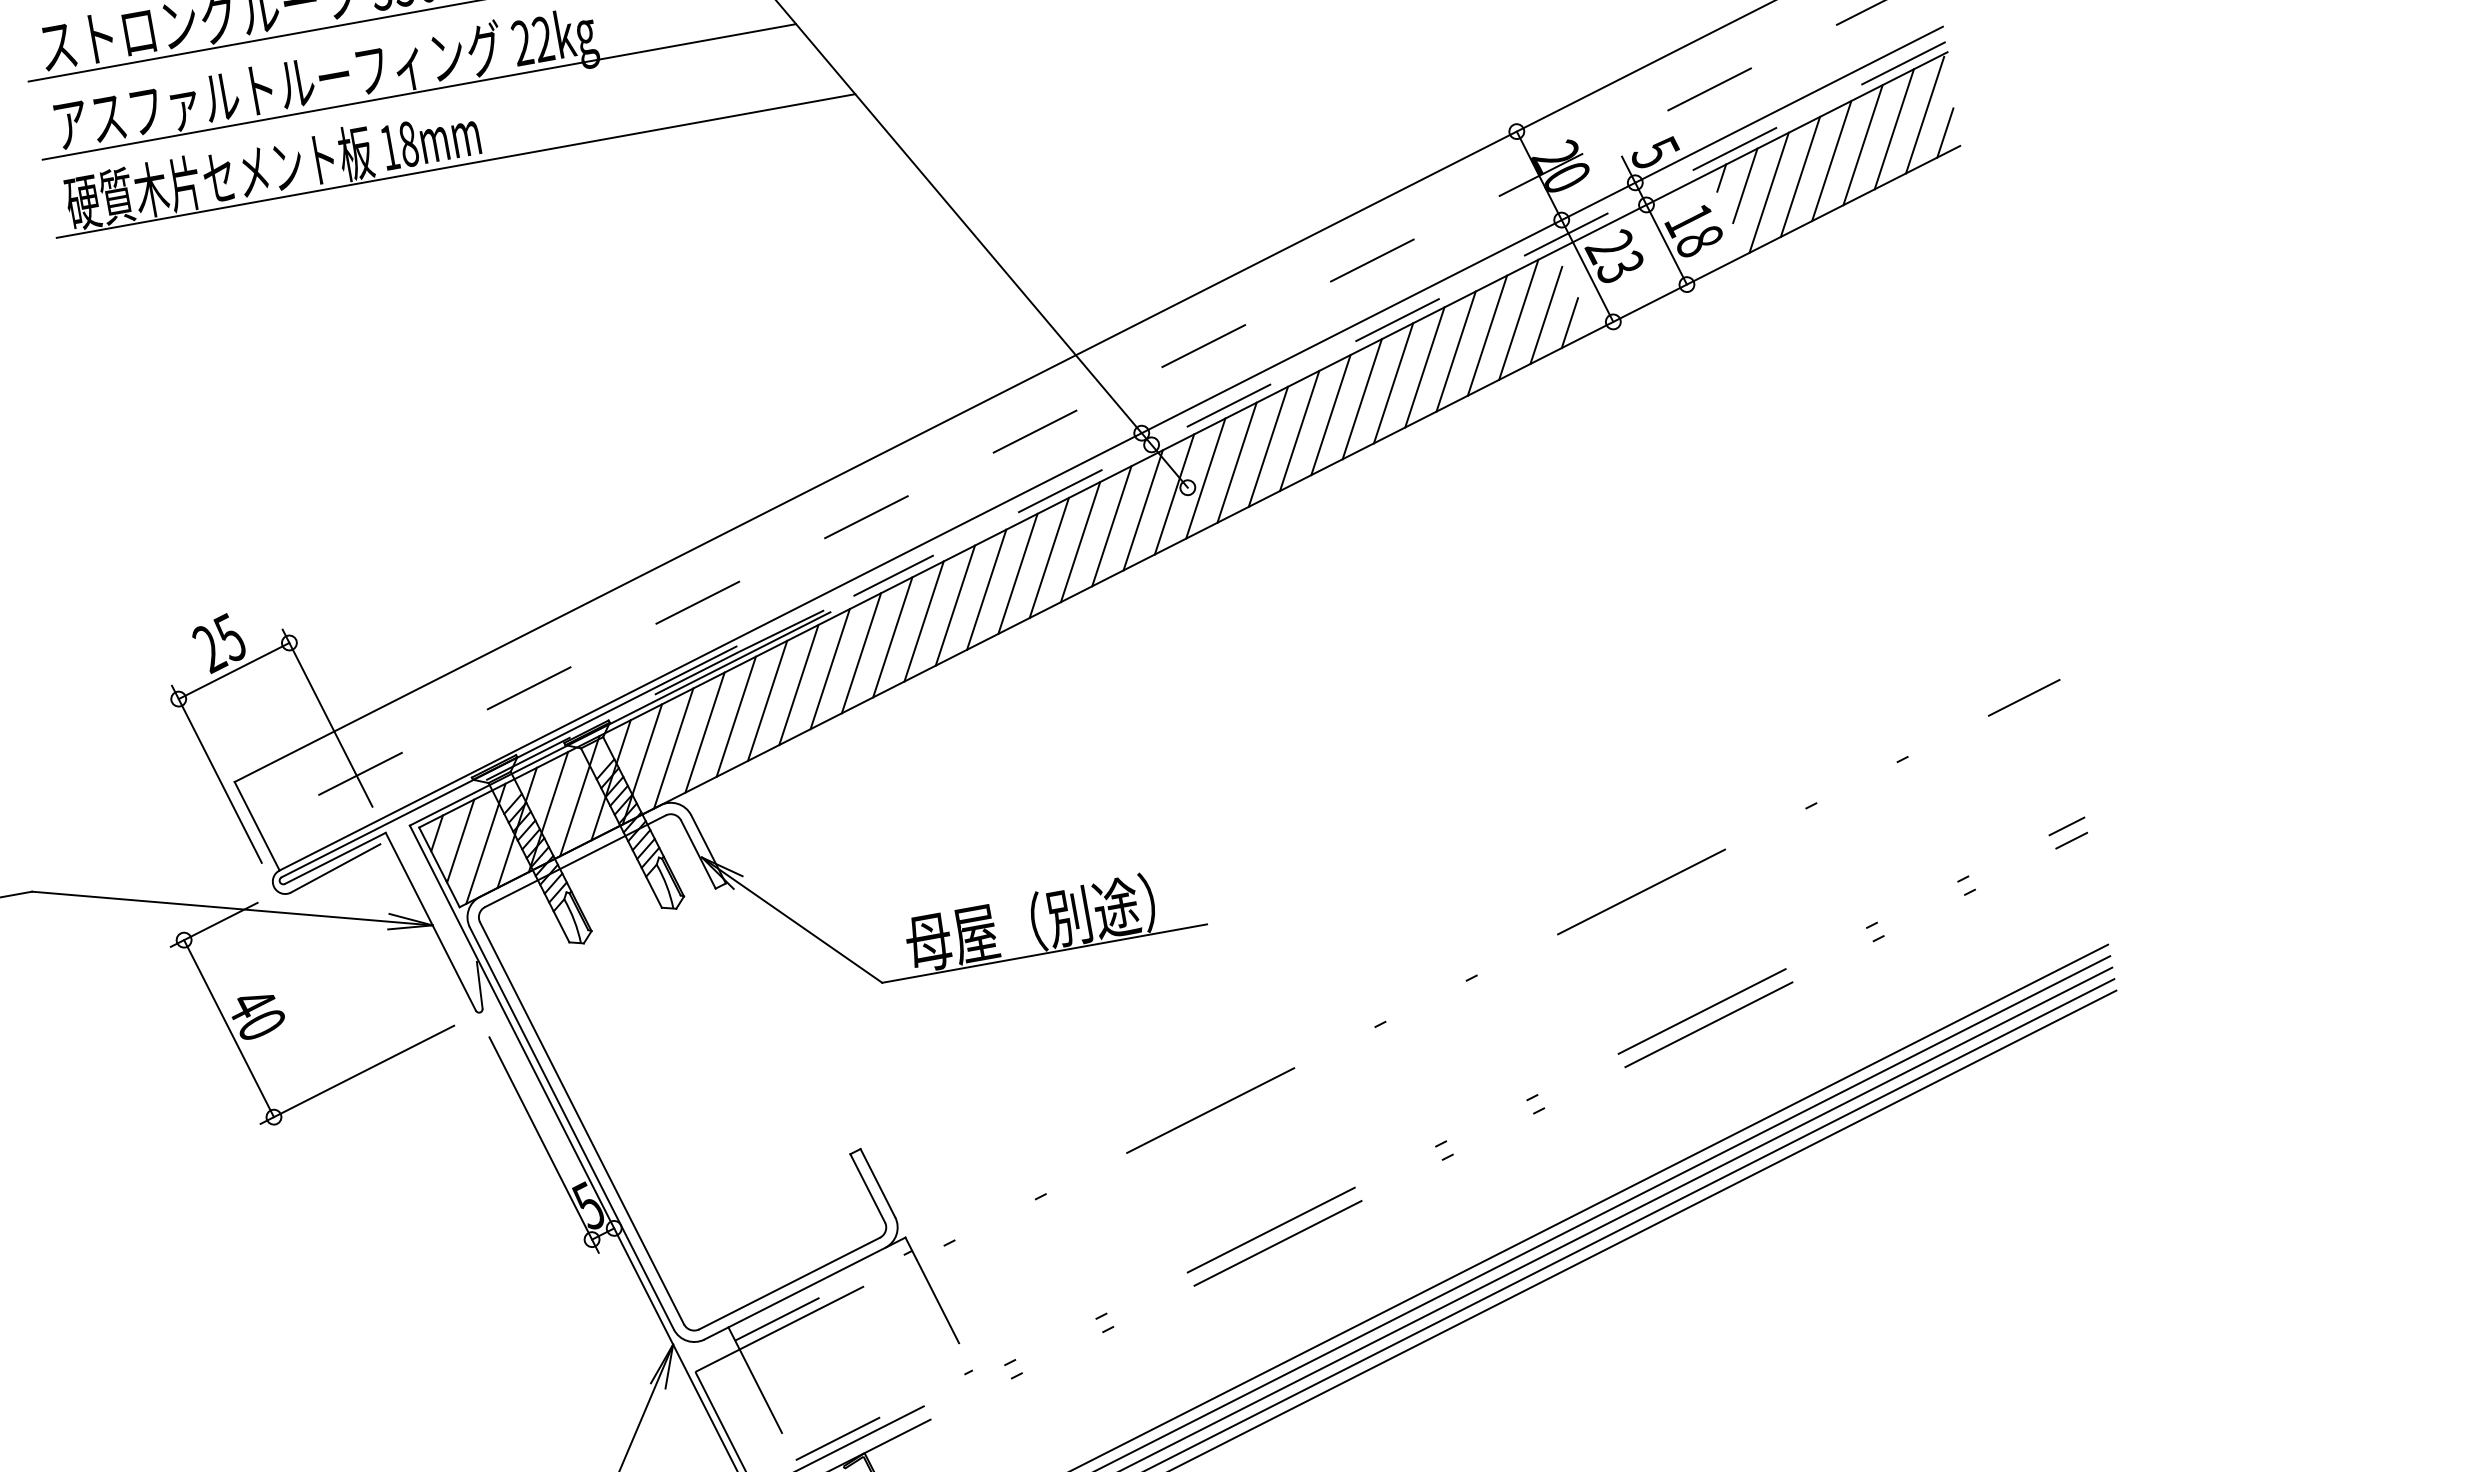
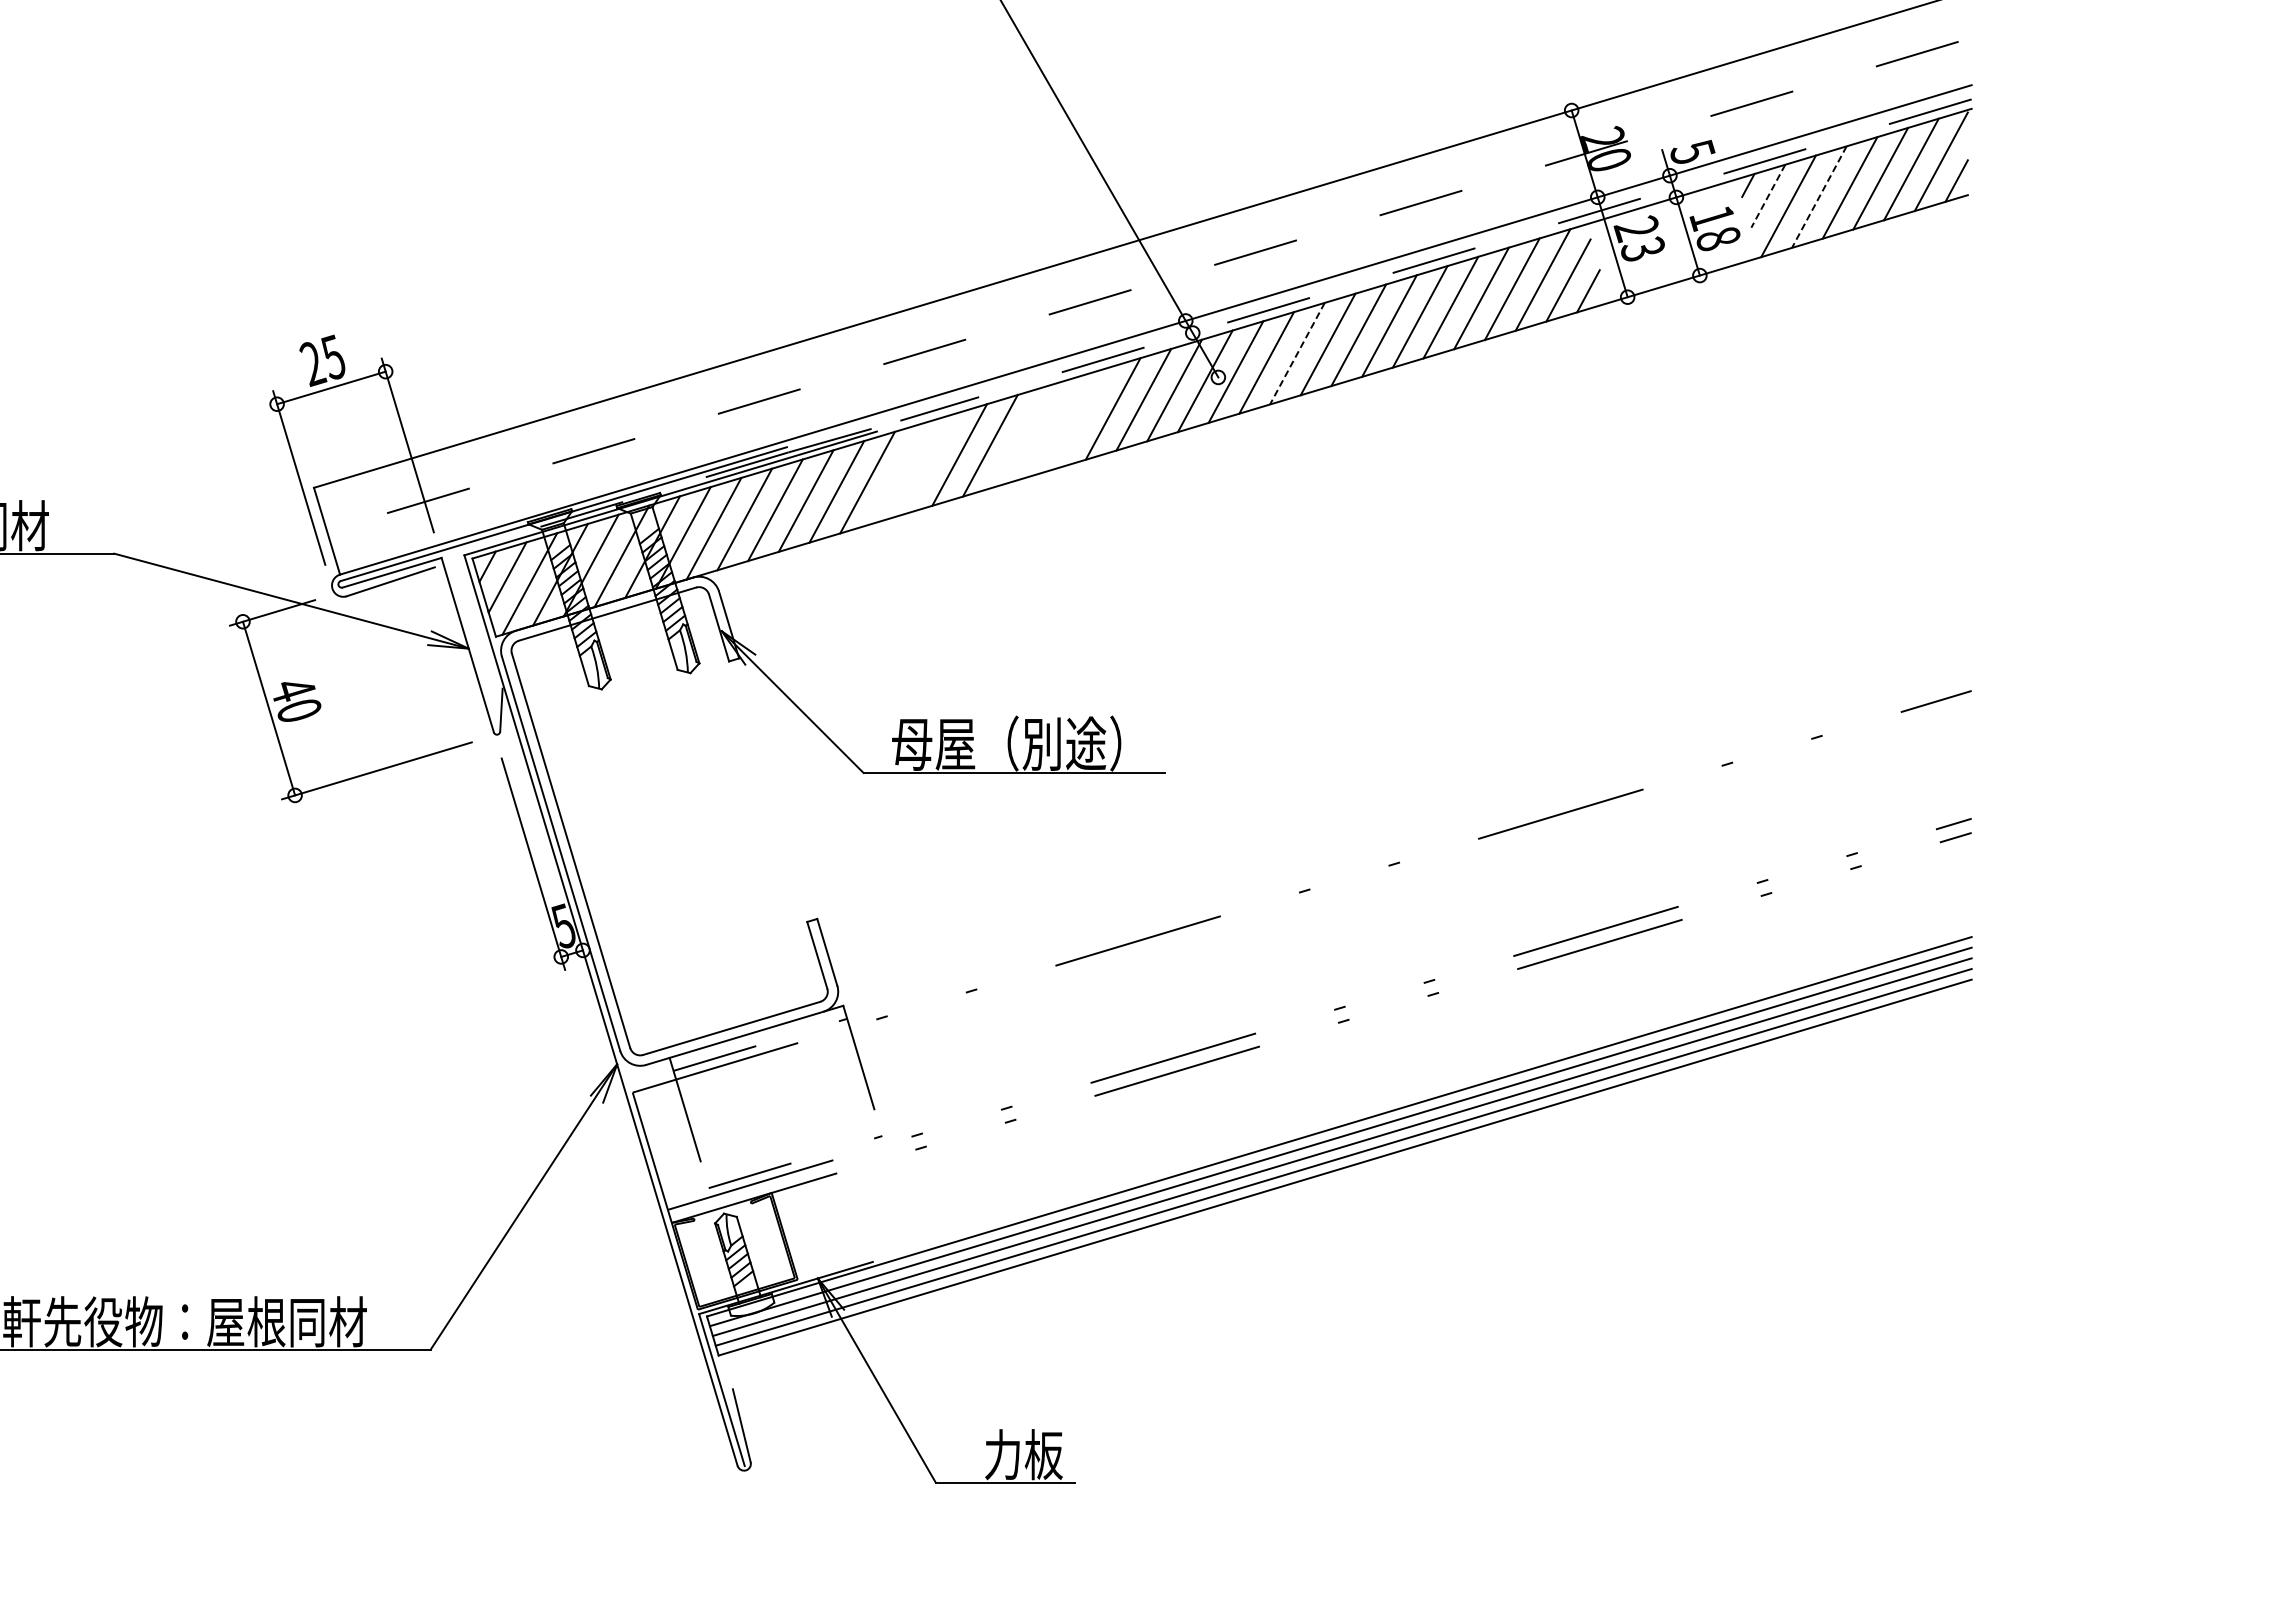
line: (1800, 177) -> (1819, 197), solid -> dashed
line: (1745, 186) -> (1768, 196), solid -> dashed
line: (1268, 446) -> (1297, 353), solid -> dashed
line: (1049, 558) -> (1082, 418), removed
line: (1017, 574) -> (1051, 427), removed
line: (986, 589) -> (1020, 436), removed
line: (892, 637) -> (928, 464), removed
line: (860, 653) -> (897, 473), removed

